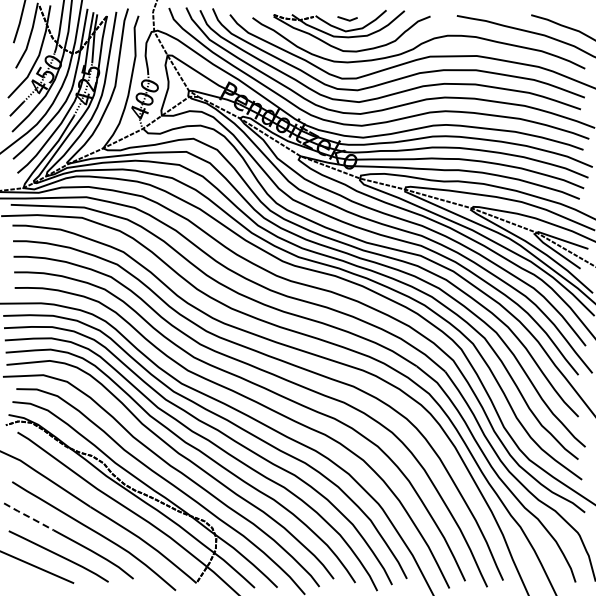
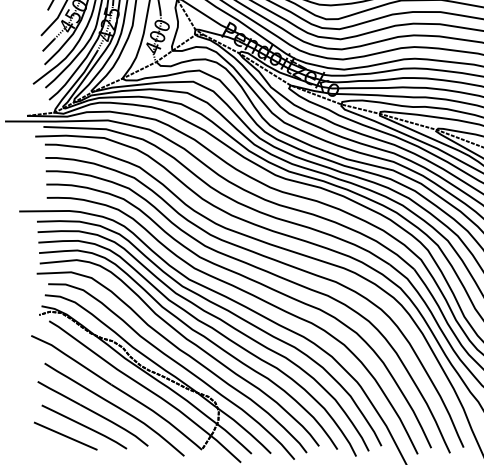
line: (29, 517) -> (59, 393), dashed -> solid

